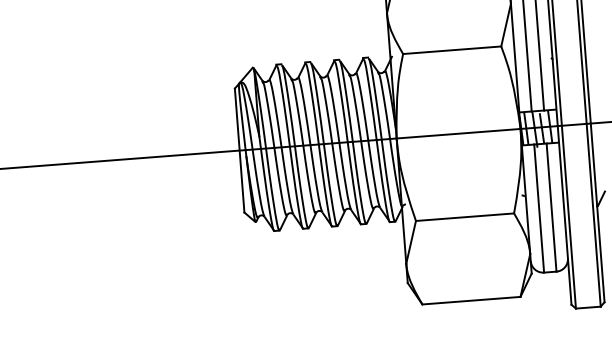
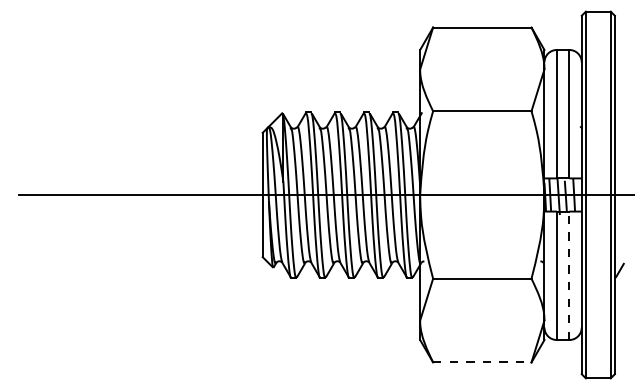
line: (551, 207) -> (569, 275), solid -> dashed
line: (471, 300) -> (482, 362), solid -> dashed

